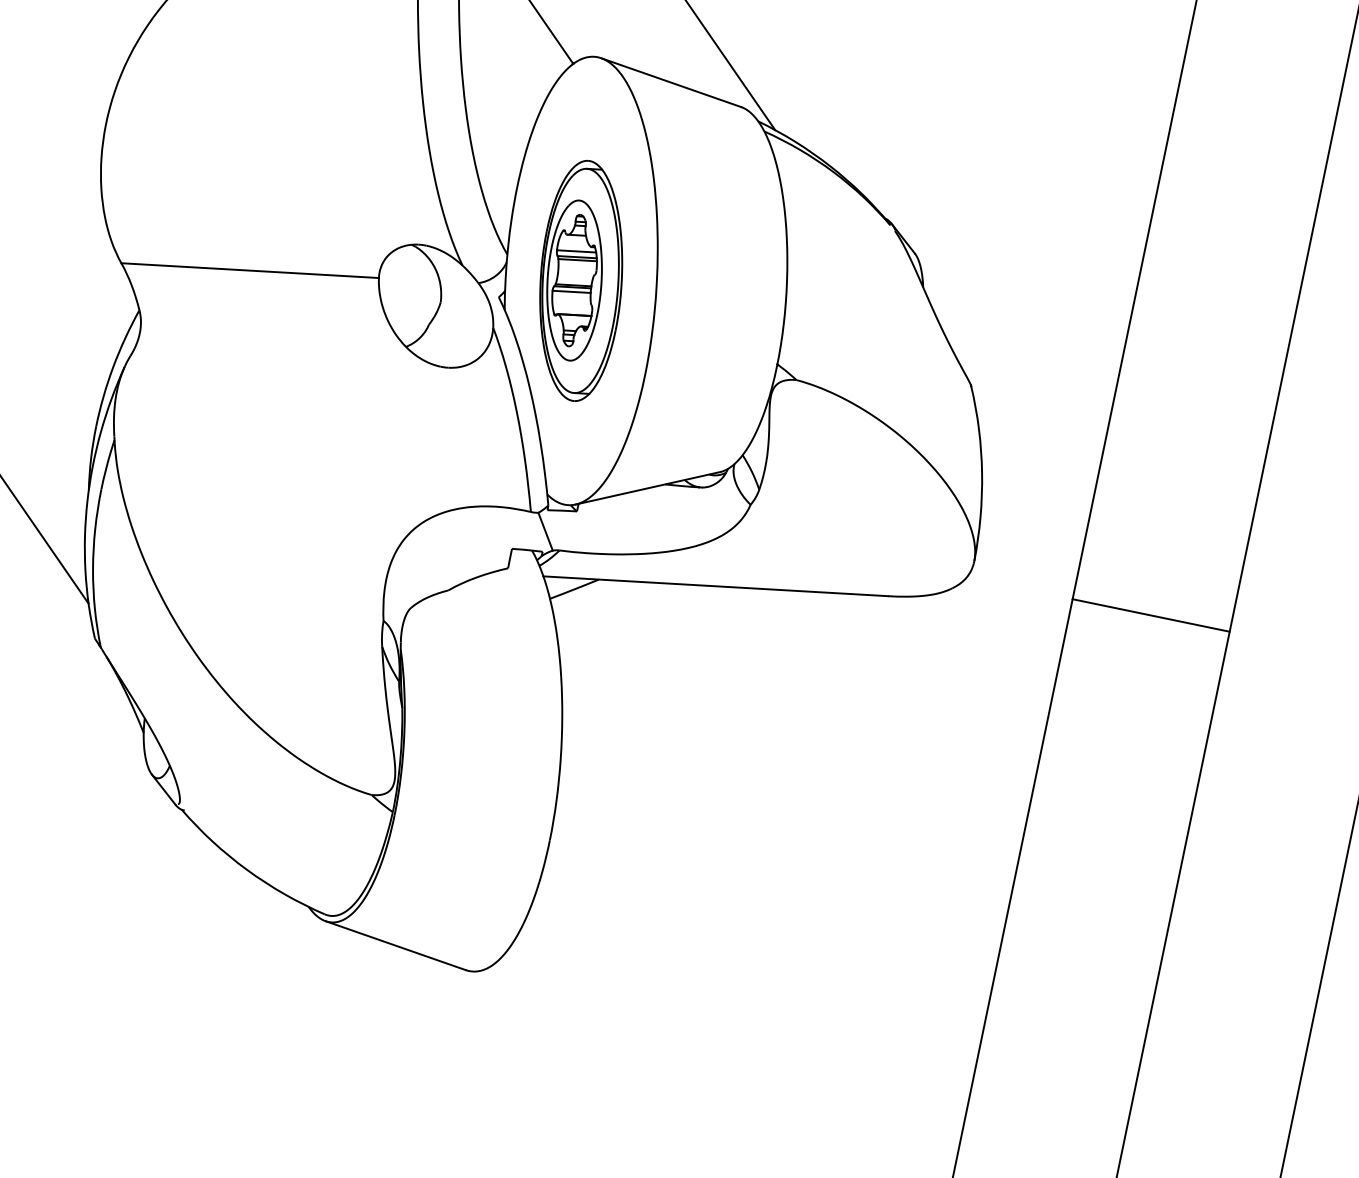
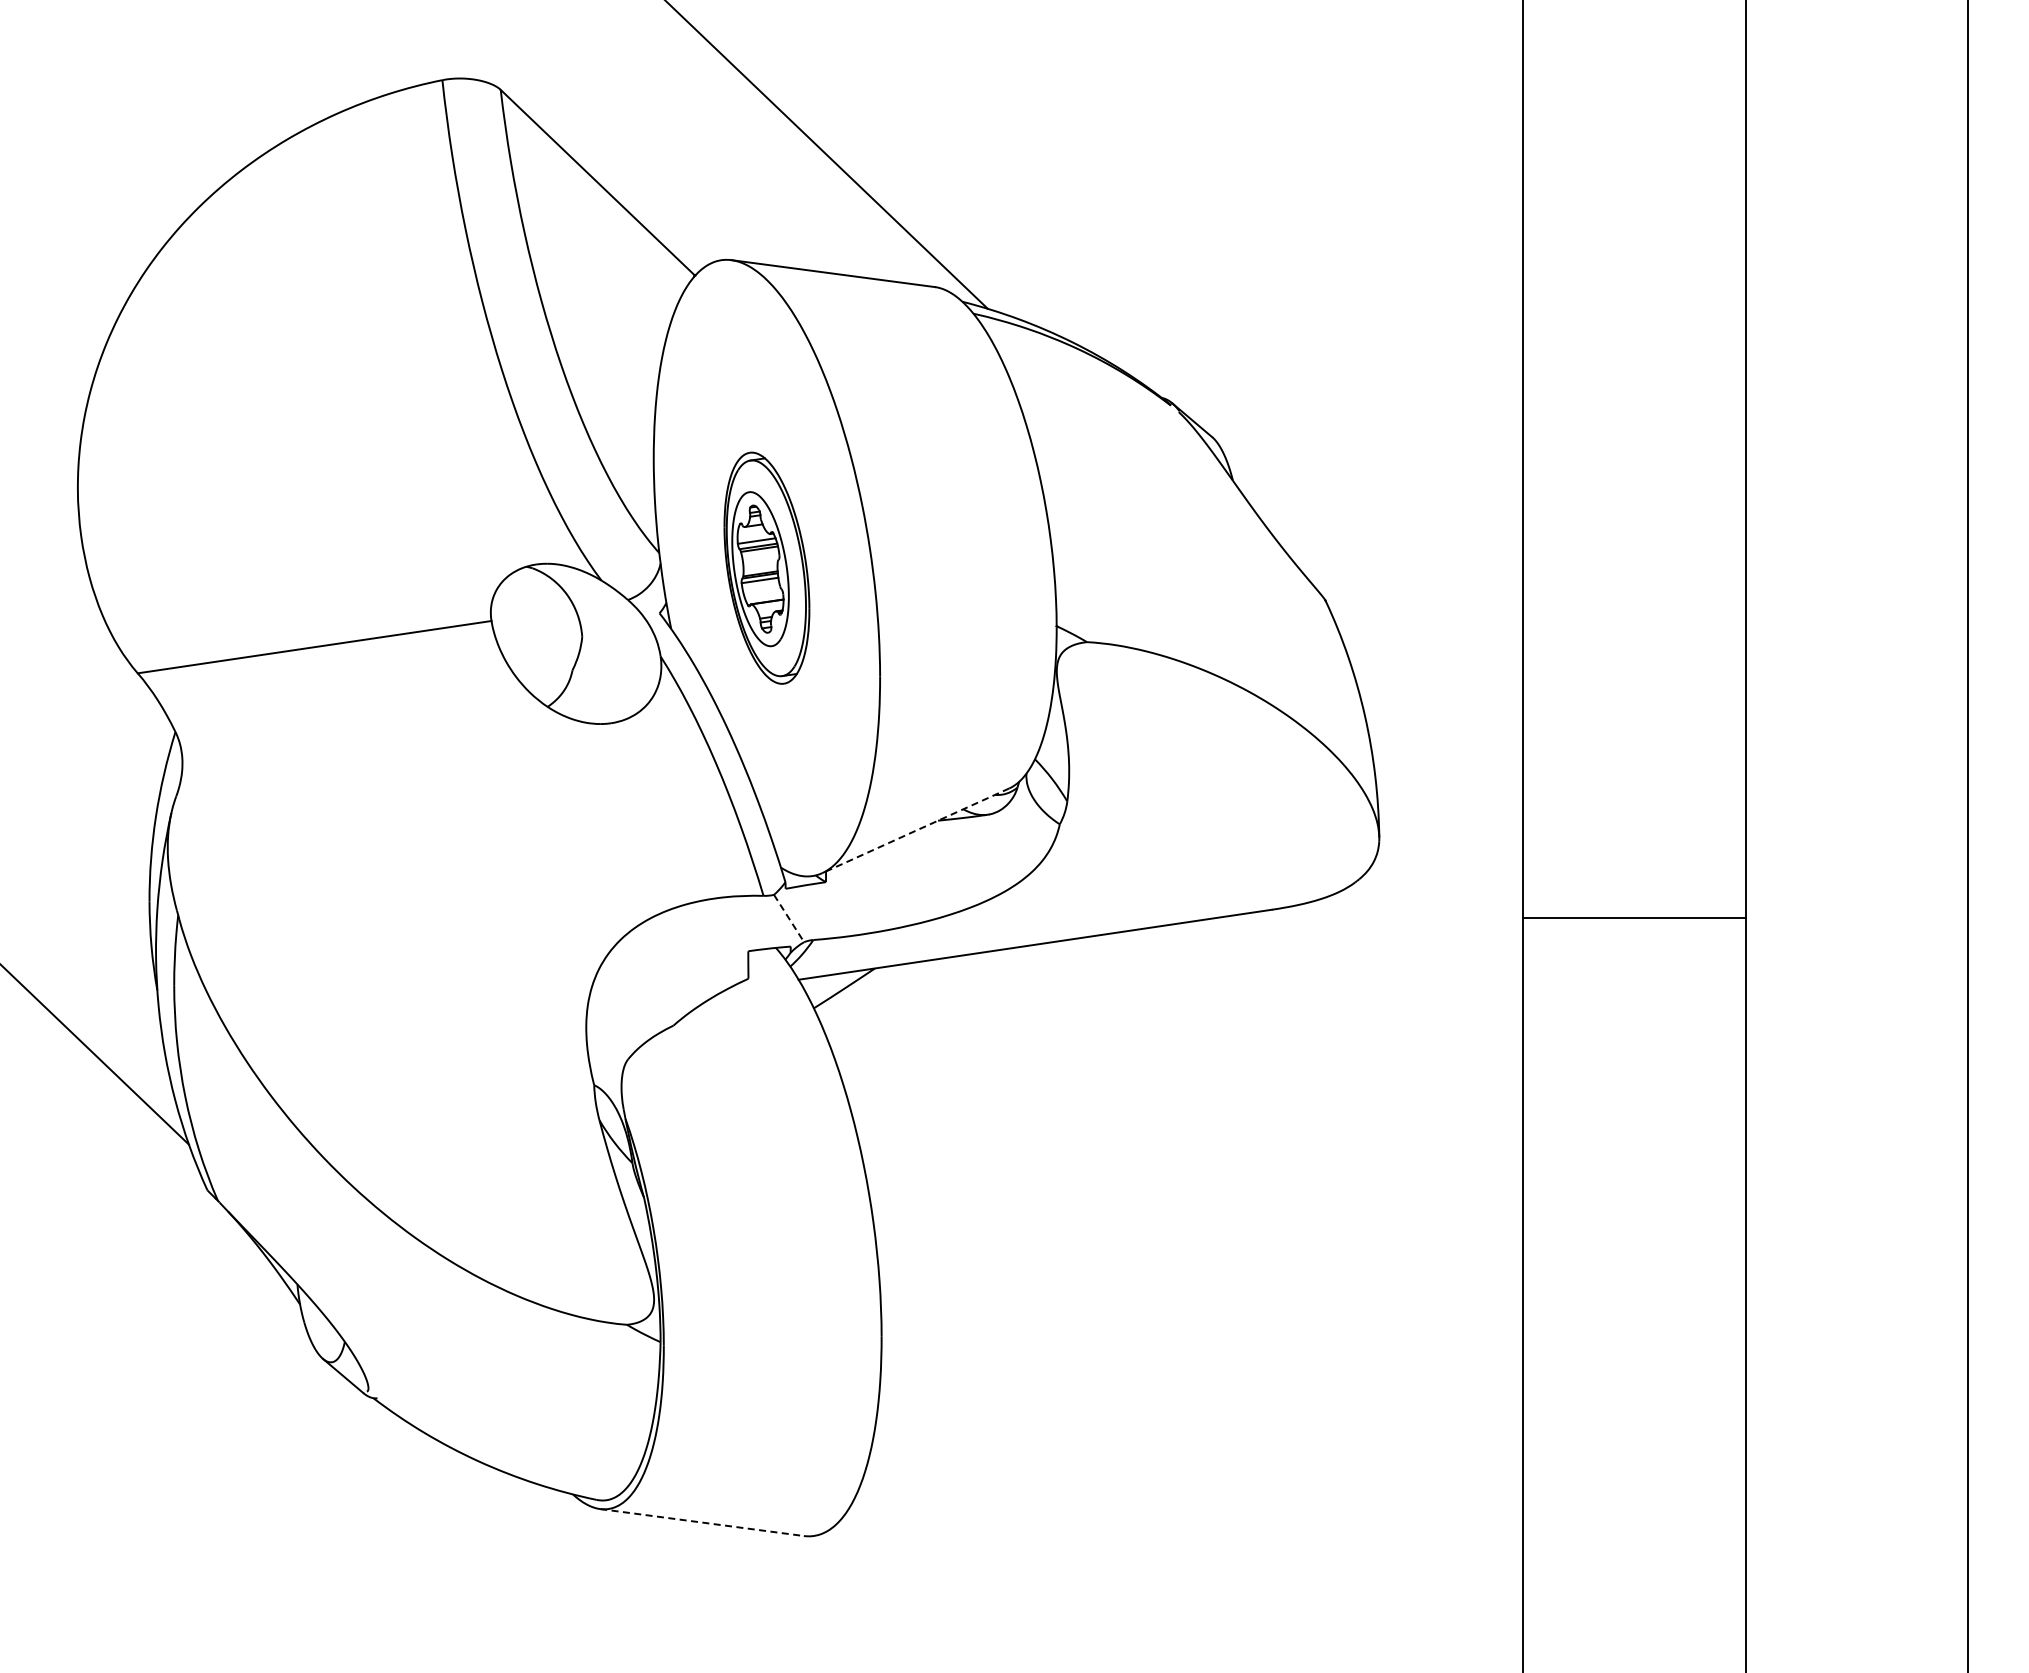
part: (580, 281) -> (766, 568), size x0.7
line: (647, 488) -> (915, 830), solid -> dashed
line: (545, 531) -> (789, 918), solid -> dashed
line: (1151, 615) -> (1634, 918), moved
line: (396, 945) -> (702, 1522), solid -> dashed

